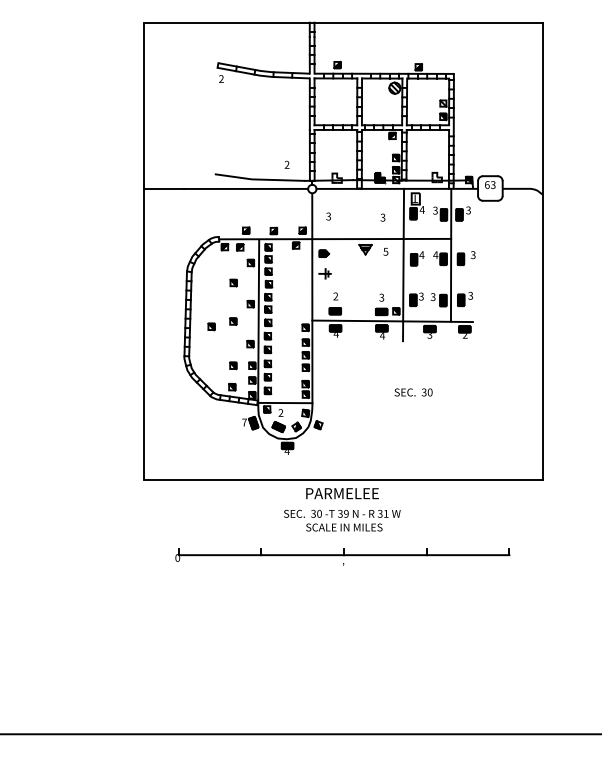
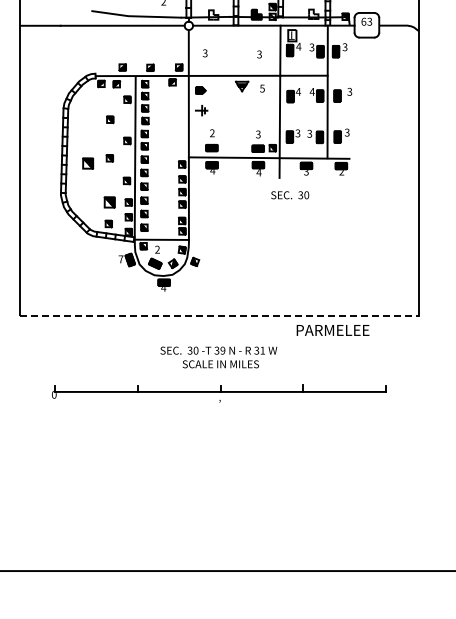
part: (211, 326) -> (88, 163), size x1.6
part: (233, 365) -> (110, 202), size x1.6
text: (413, 392) -> (290, 195), moved
line: (343, 479) -> (220, 316), solid -> dashed
text: (342, 493) -> (333, 330), moved

